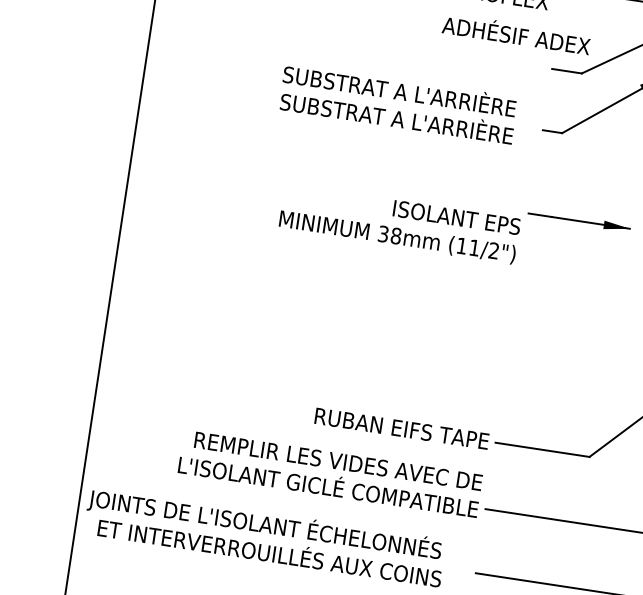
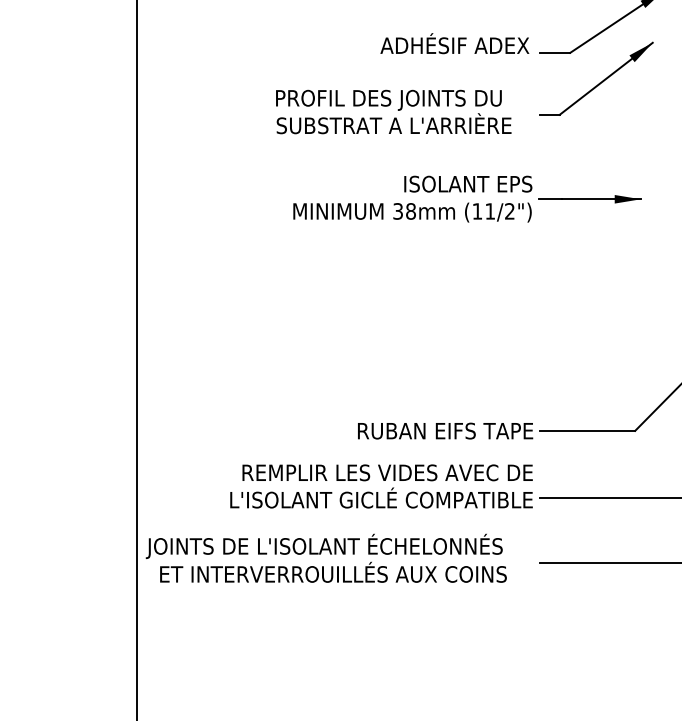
text: (516, 33) -> (454, 43), moved
text: (399, 91) -> (392, 97), SUBSTRAT A L'ARRIÈRE -> PROFIL DES JOINTS DU
text: (399, 223) -> (412, 198), moved

